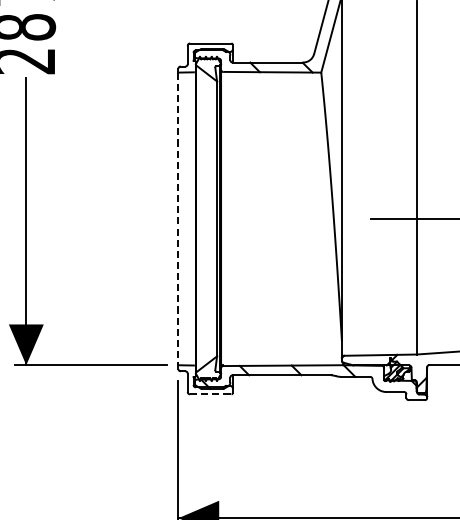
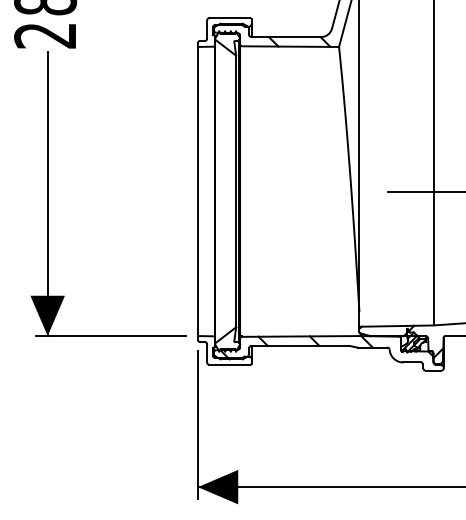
line: (177, 218) -> (197, 191), dashed -> solid
line: (211, 394) -> (230, 364), dashed -> solid

